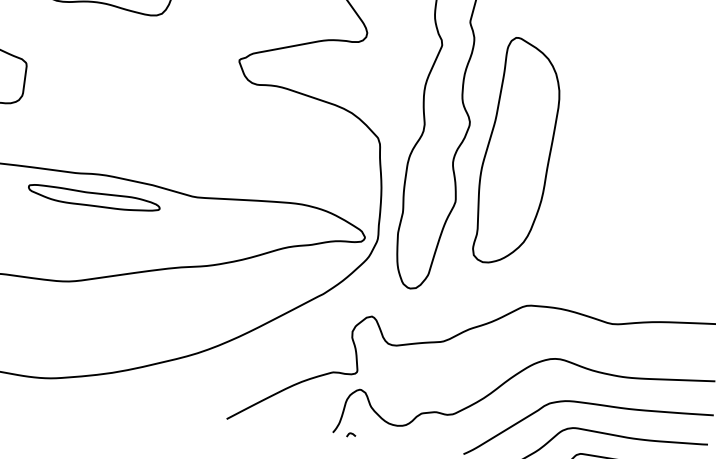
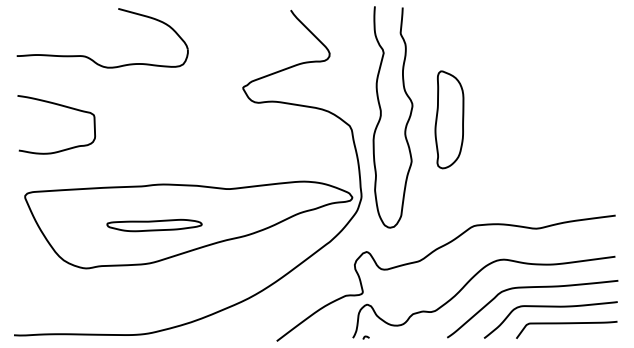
part: (517, 152) -> (449, 119), size x0.6
part: (93, 199) -> (154, 225), moved

